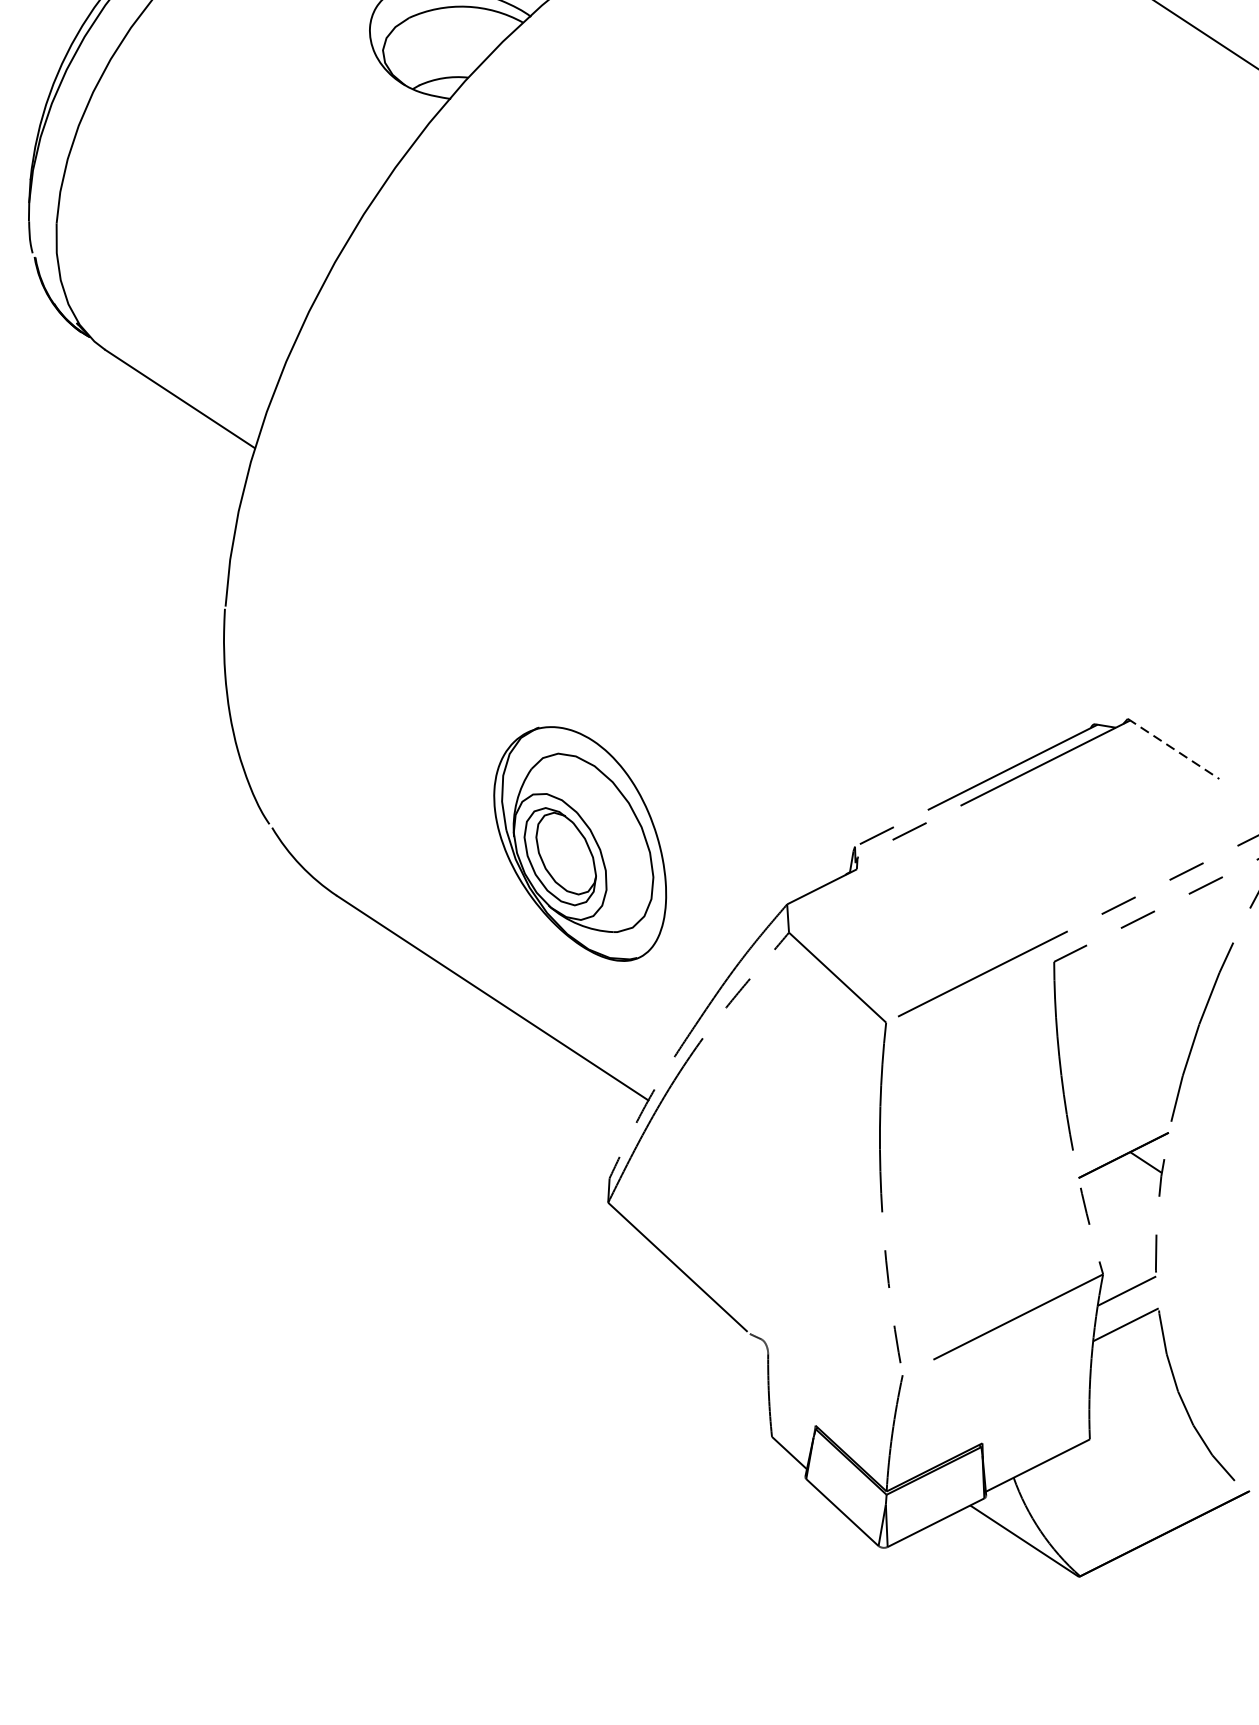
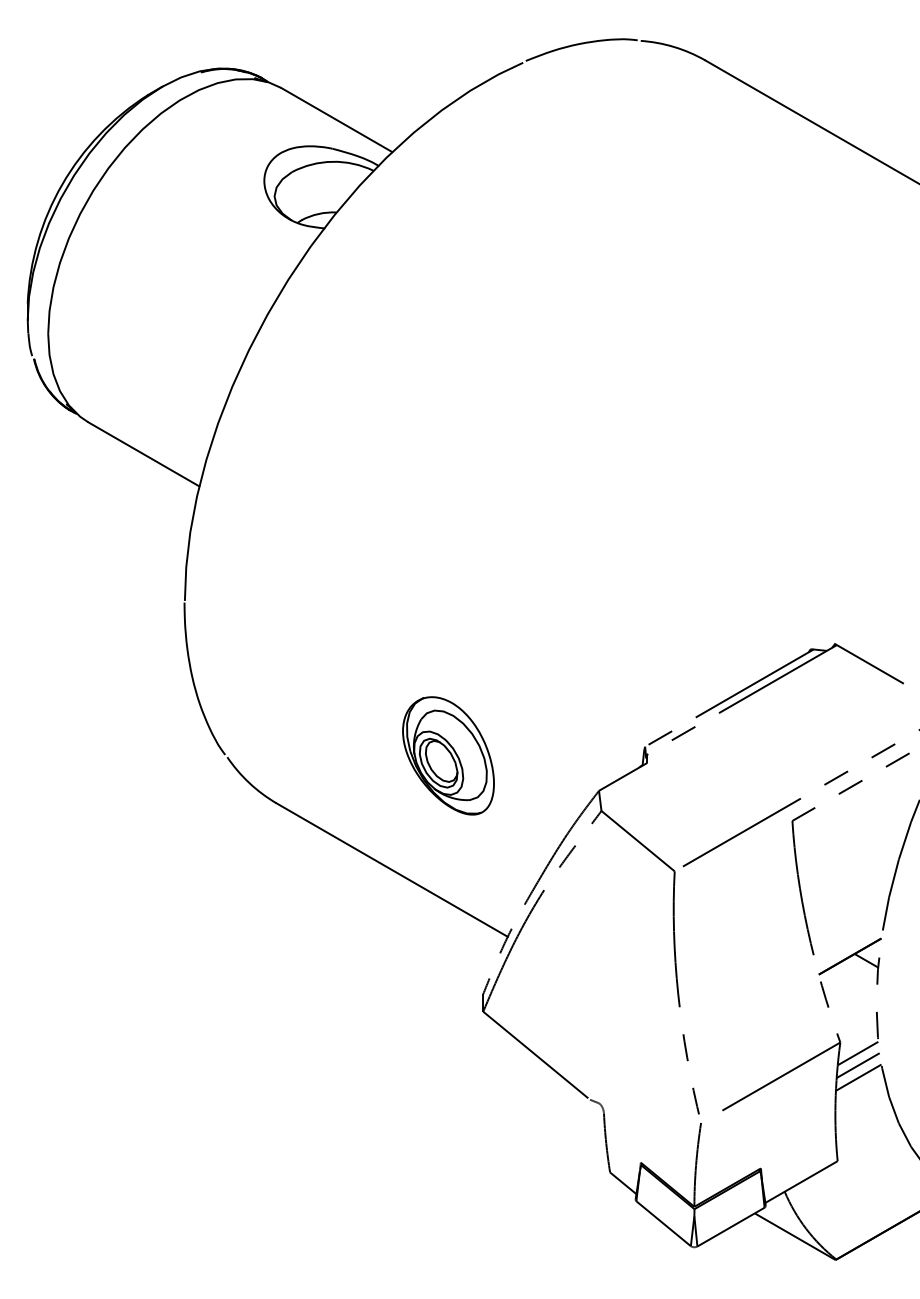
line: (1174, 748) -> (869, 663), dashed -> solid
part: (580, 843) -> (448, 755), size x0.71
line: (1125, 1307) -> (857, 1065), added

